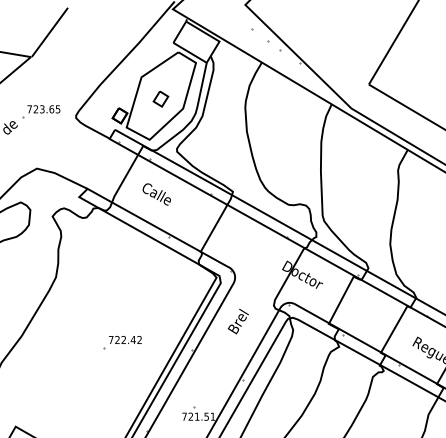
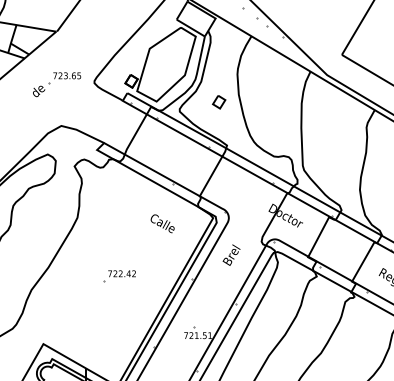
part: (161, 99) -> (219, 102), moved
text: (156, 194) -> (162, 223), moved
part: (122, 343) -> (119, 276), moved

